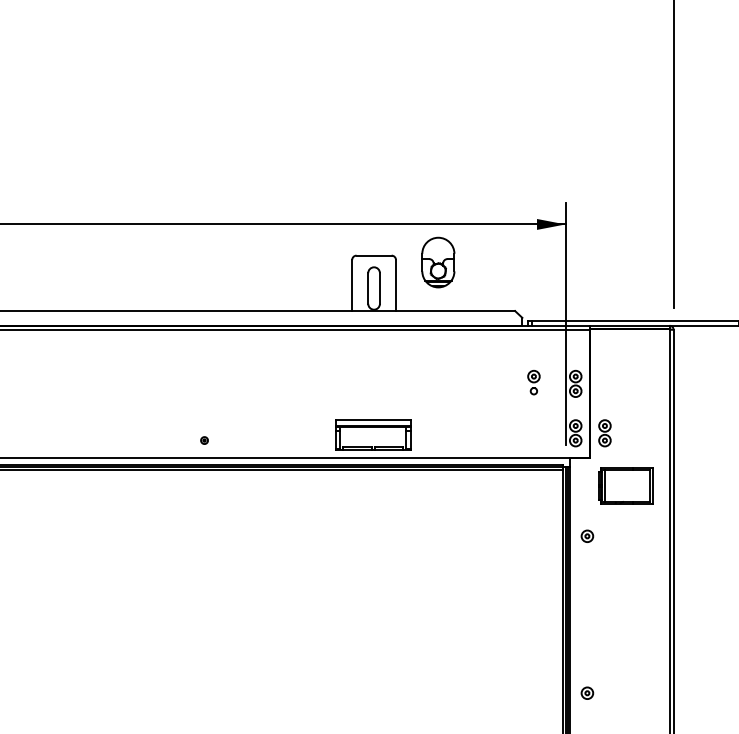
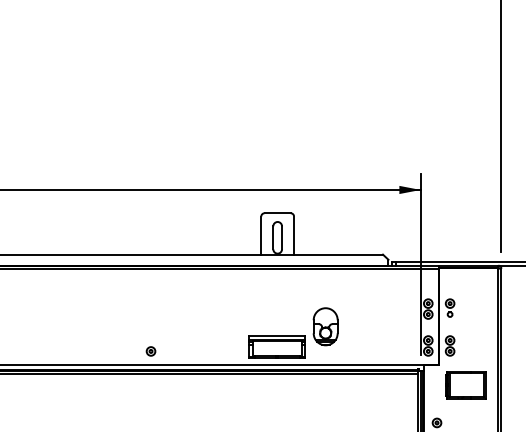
part: (438, 262) -> (325, 326), moved
part: (533, 382) -> (449, 308), moved
part: (204, 440) -> (150, 351), size x1.67

